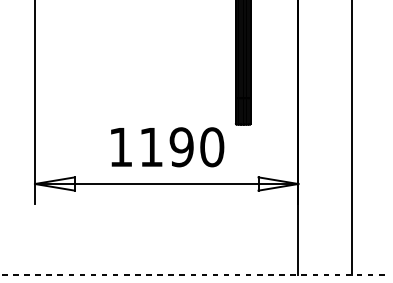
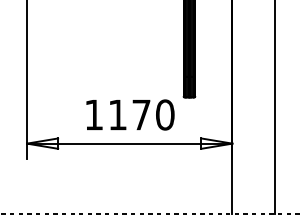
text: (181, 147) -> (141, 115), 1190 -> 1170

